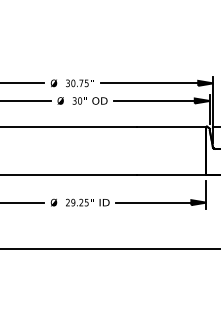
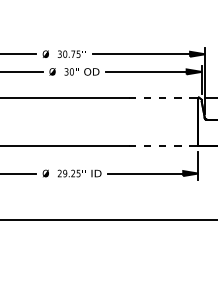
line: (171, 126) -> (163, 97), solid -> dashed
line: (171, 175) -> (163, 146), solid -> dashed

